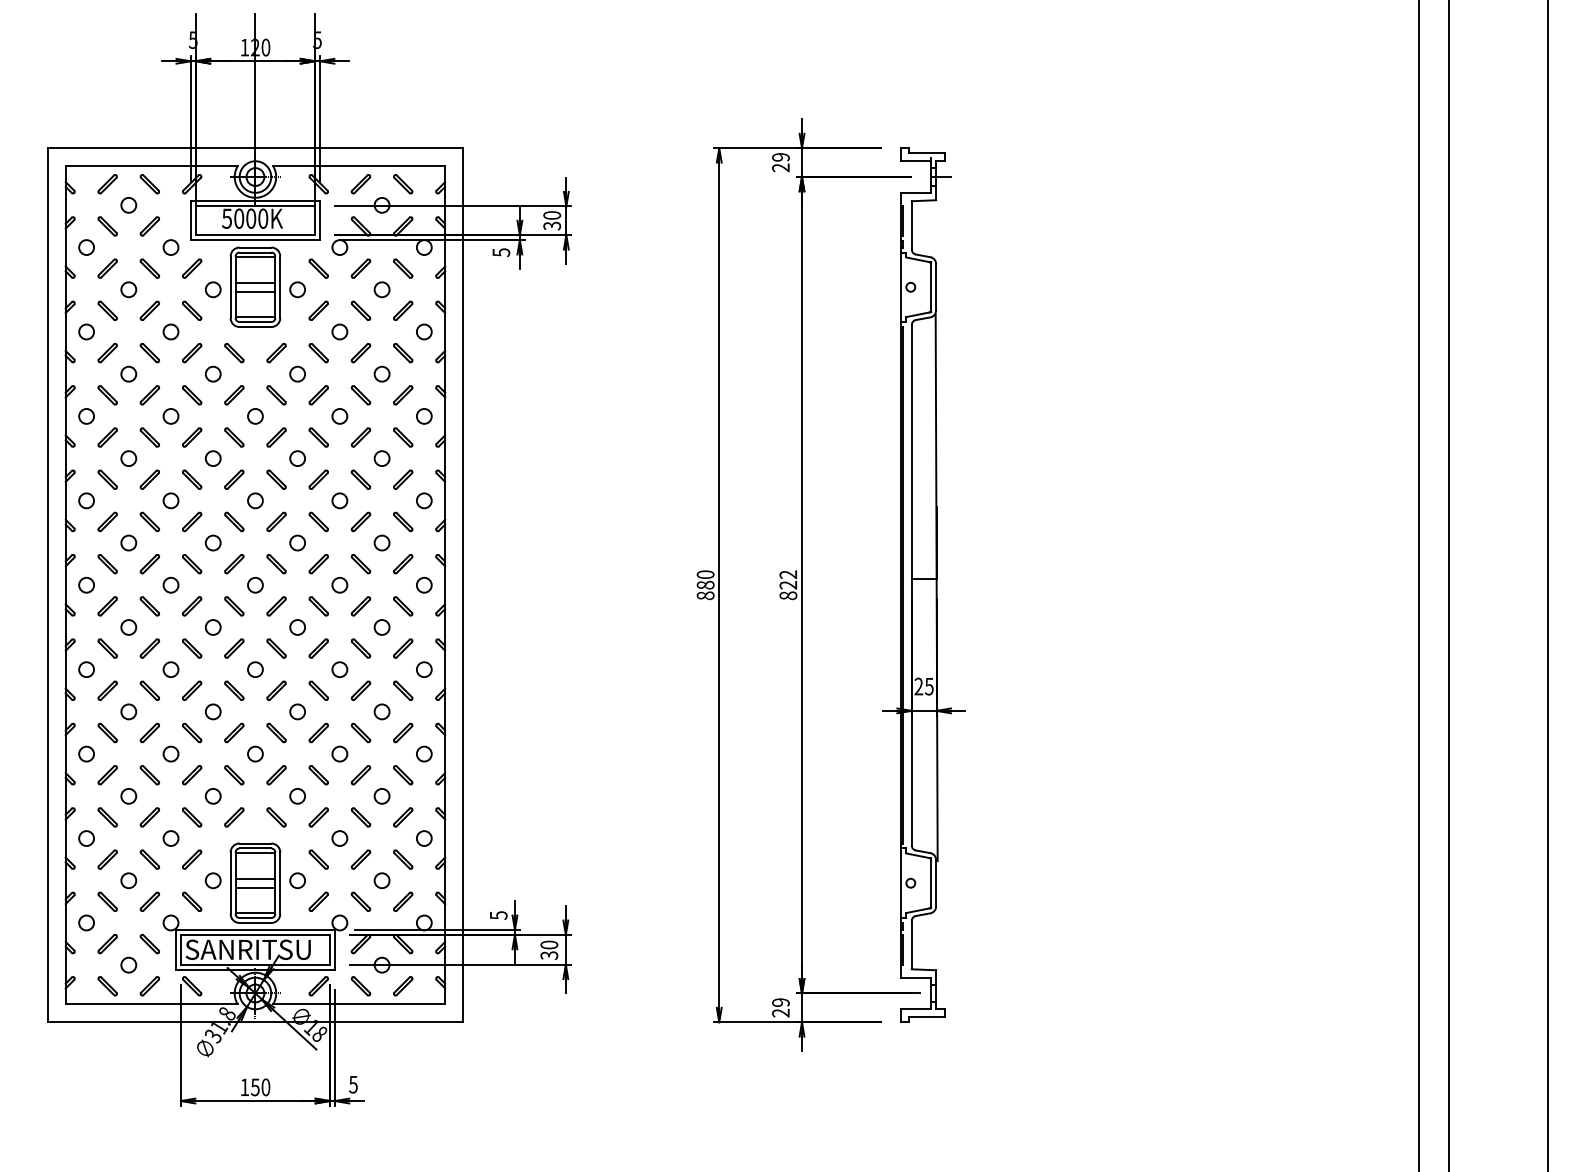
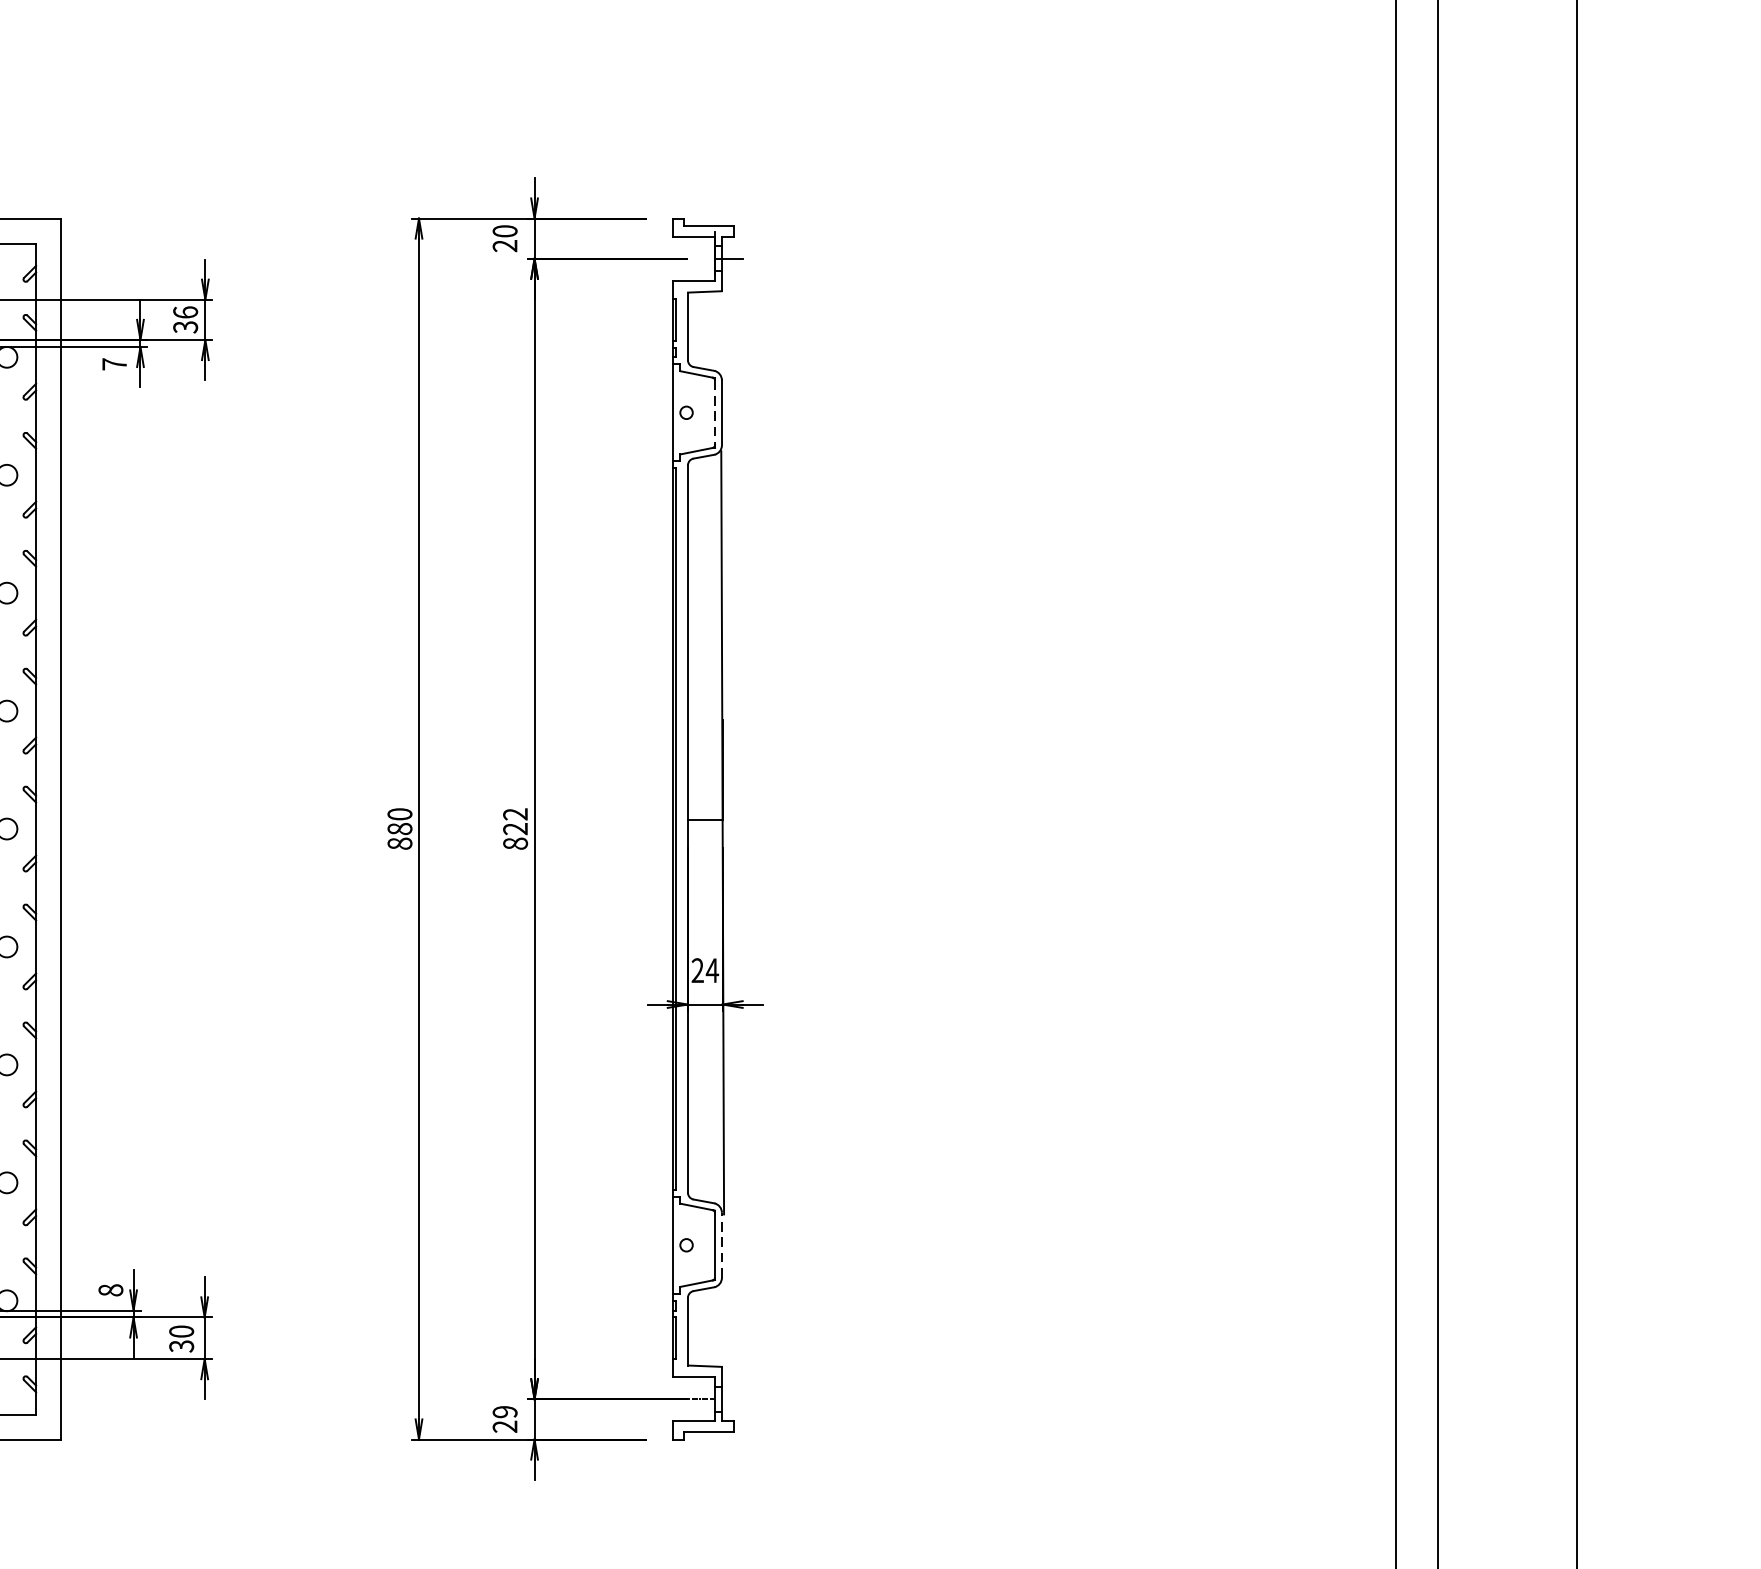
text: (780, 157) -> (504, 231), 29 -> 20
text: (551, 215) -> (184, 312), 30 -> 36
text: (501, 252) -> (114, 364), 5 -> 7
line: (931, 287) -> (715, 413), solid -> dashed
text: (929, 686) -> (712, 970), 25 -> 24
line: (936, 882) -> (722, 1244), solid -> dashed
text: (498, 915) -> (110, 1290), 5 -> 8

